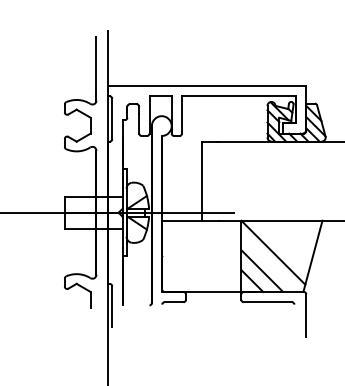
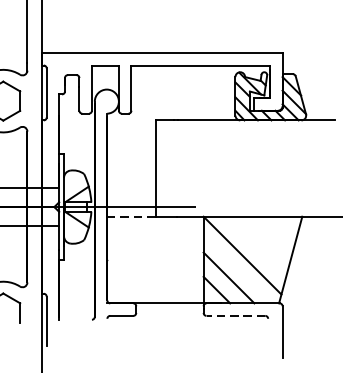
line: (181, 220) -> (130, 216), solid -> dashed
line: (267, 302) -> (235, 316), solid -> dashed

